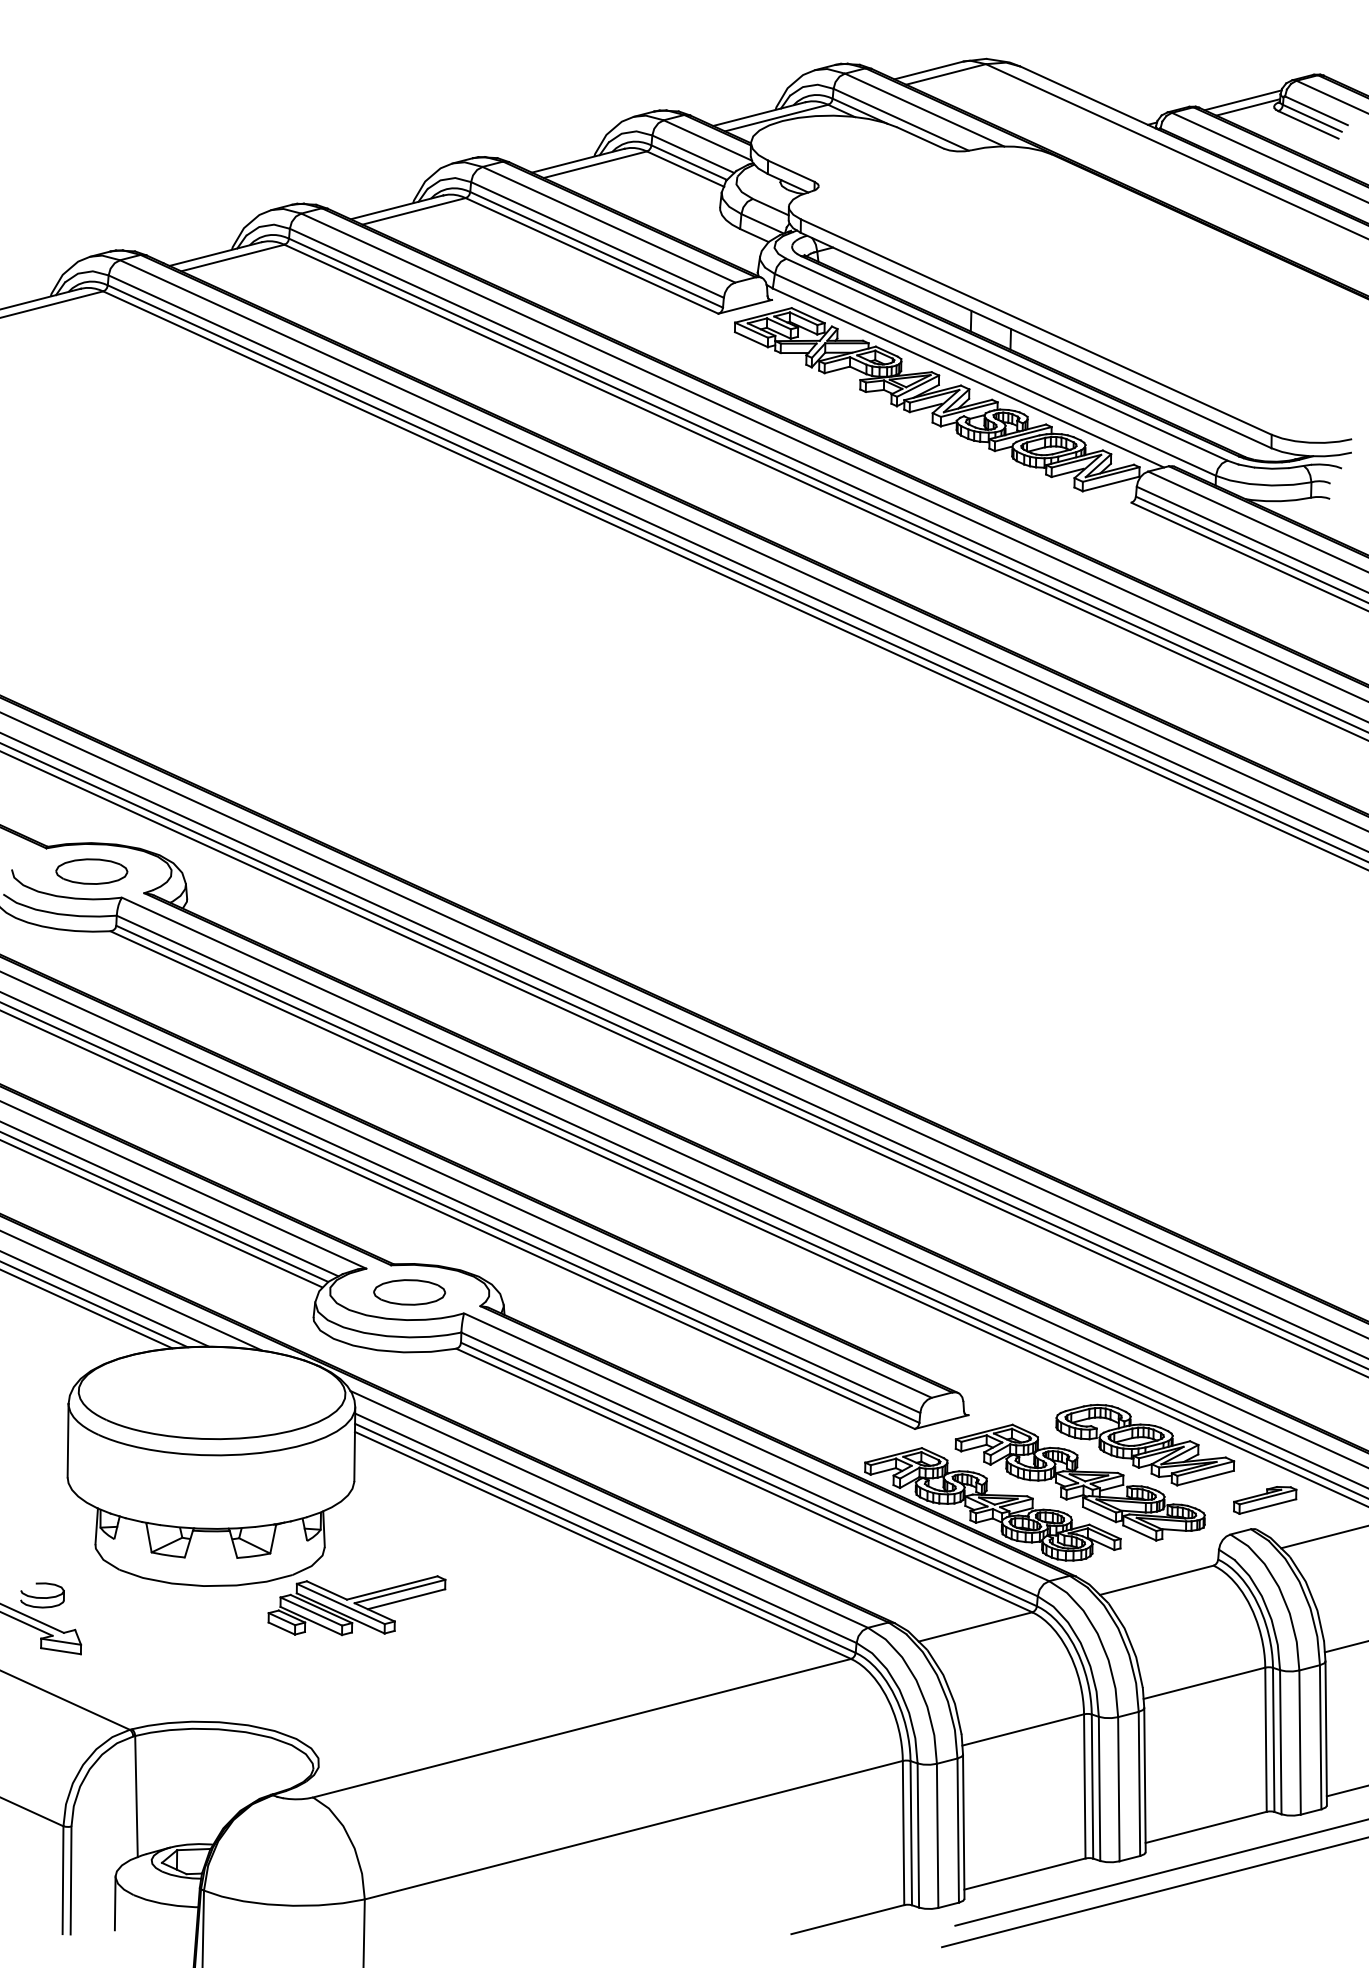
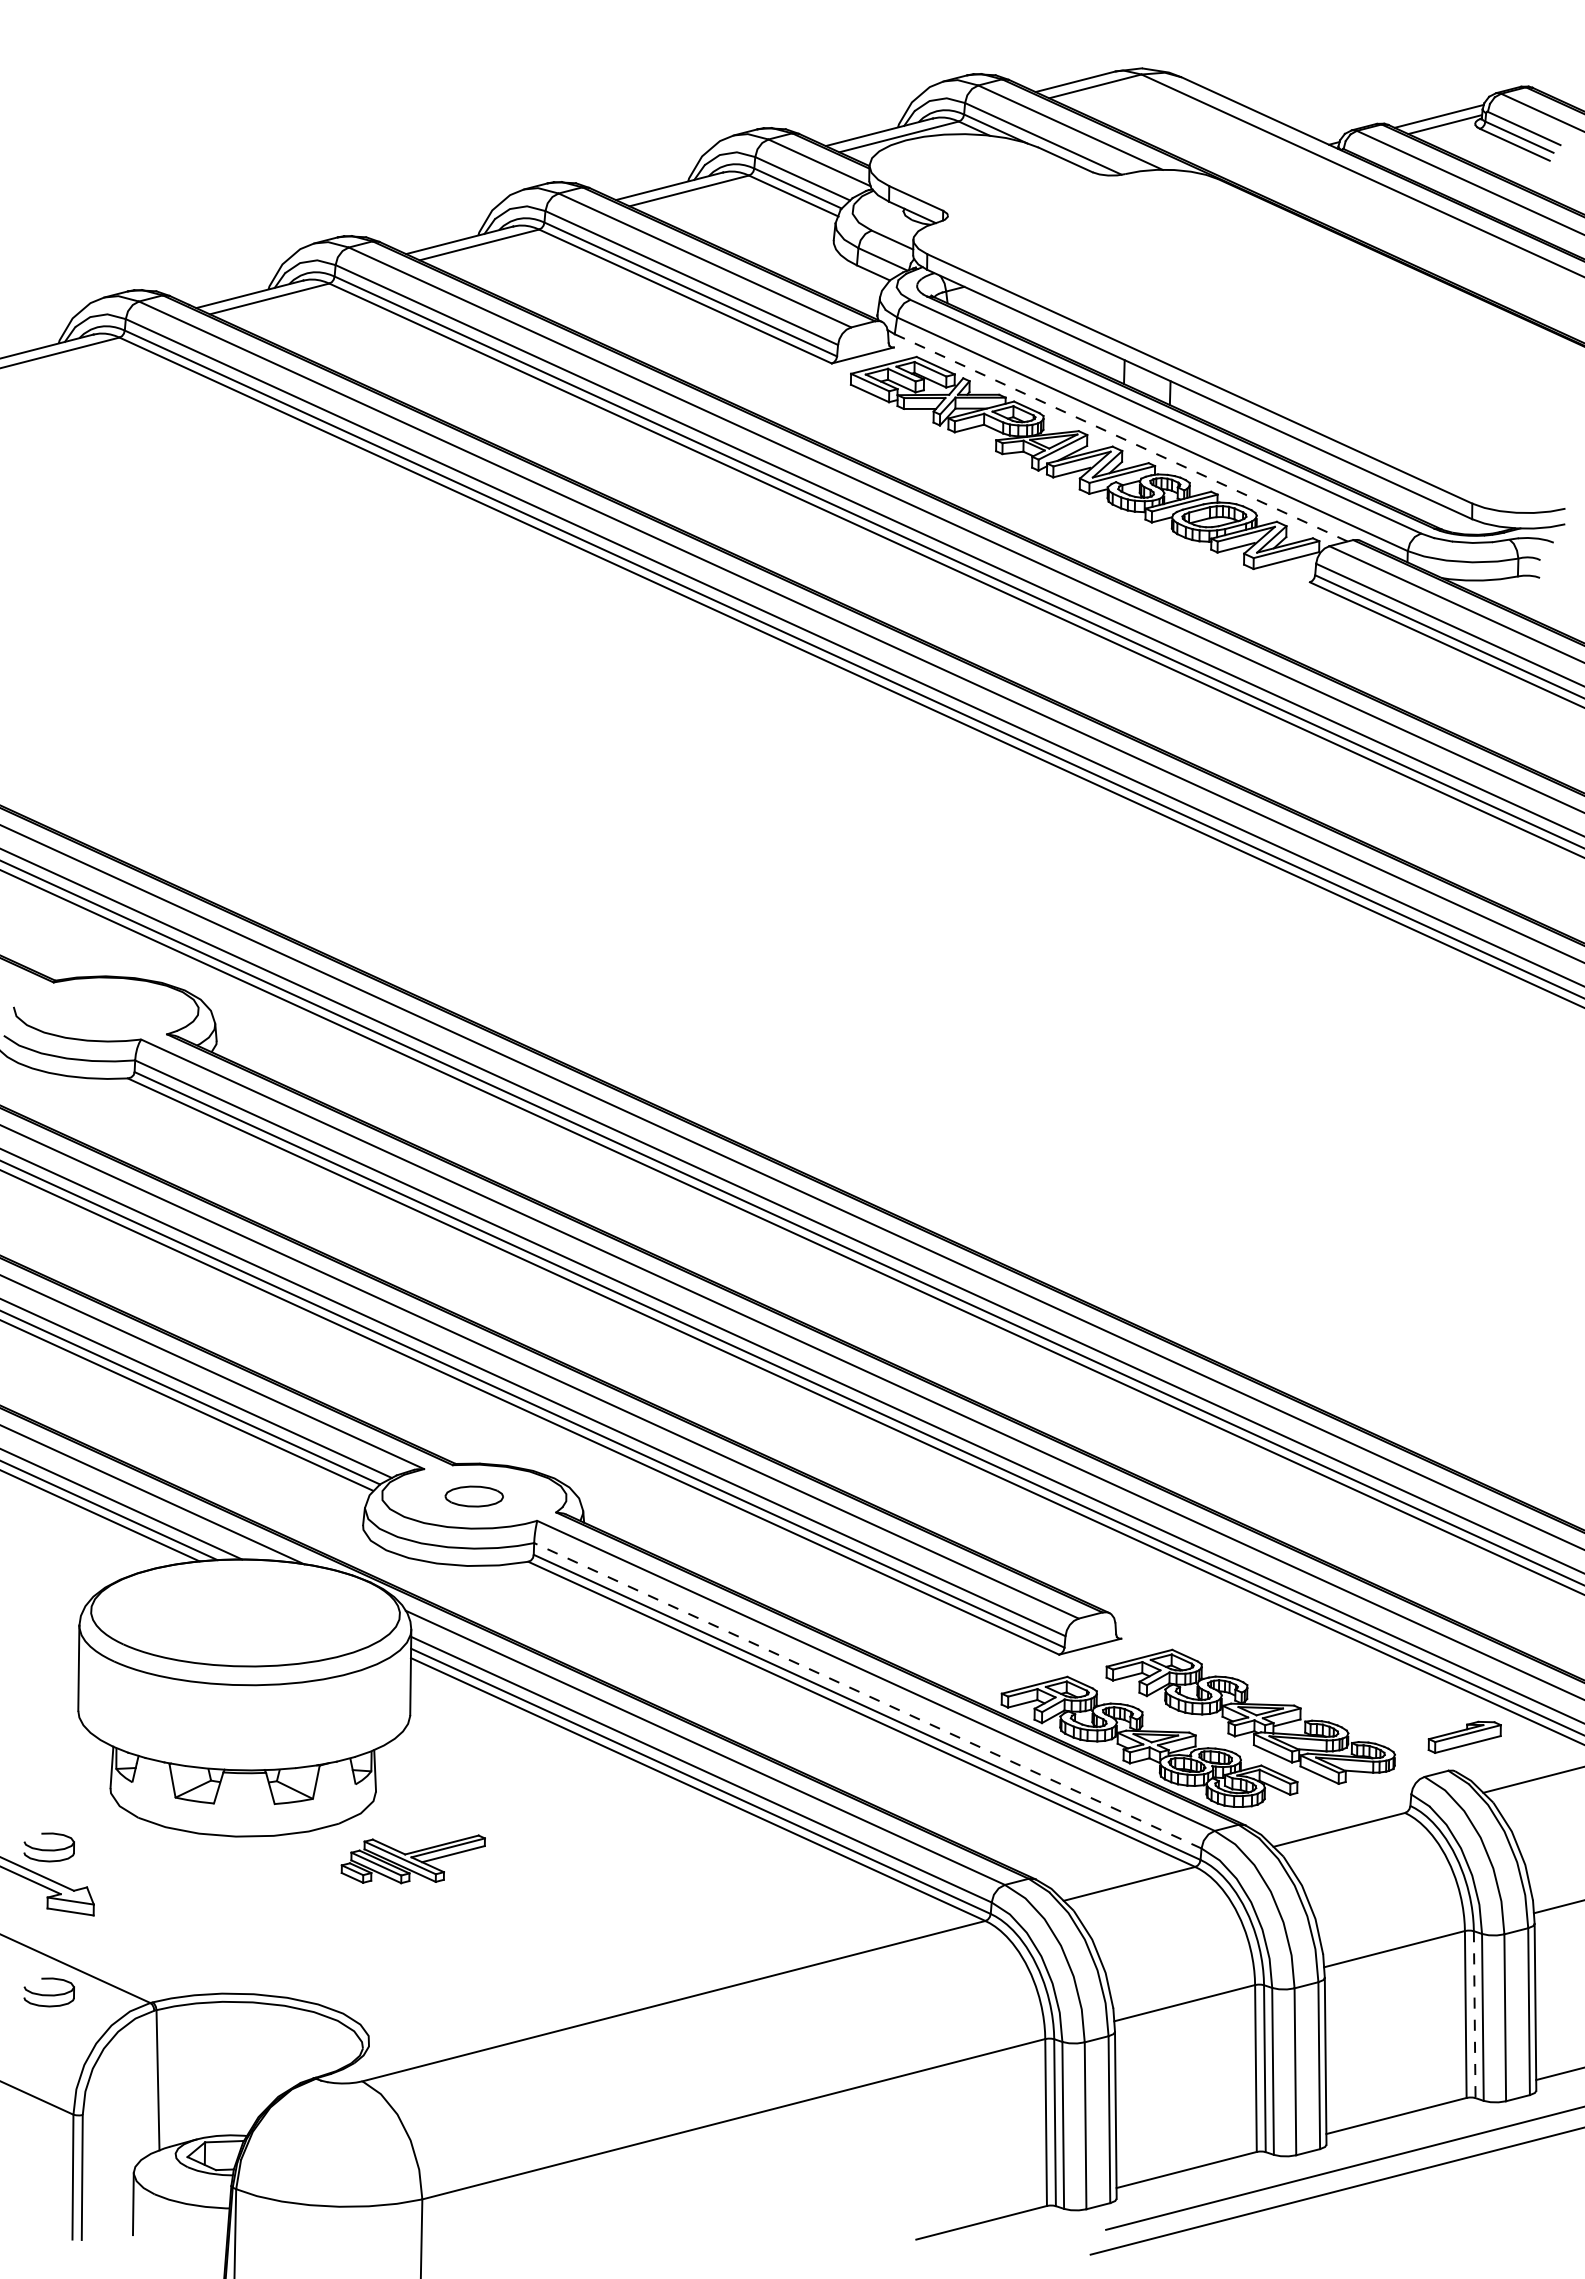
line: (968, 378) -> (1121, 438), solid -> dashed
part: (92, 871) -> (106, 1009), removed
part: (409, 1292) -> (474, 1496), size x0.7
part: (1144, 1444) -> (1325, 1672), removed
line: (749, 1464) -> (867, 1695), solid -> dashed
part: (357, 1605) -> (413, 1859), size x0.7
part: (41, 1720) -> (48, 1992), added
line: (1273, 1740) -> (1474, 2015), solid -> dashed

